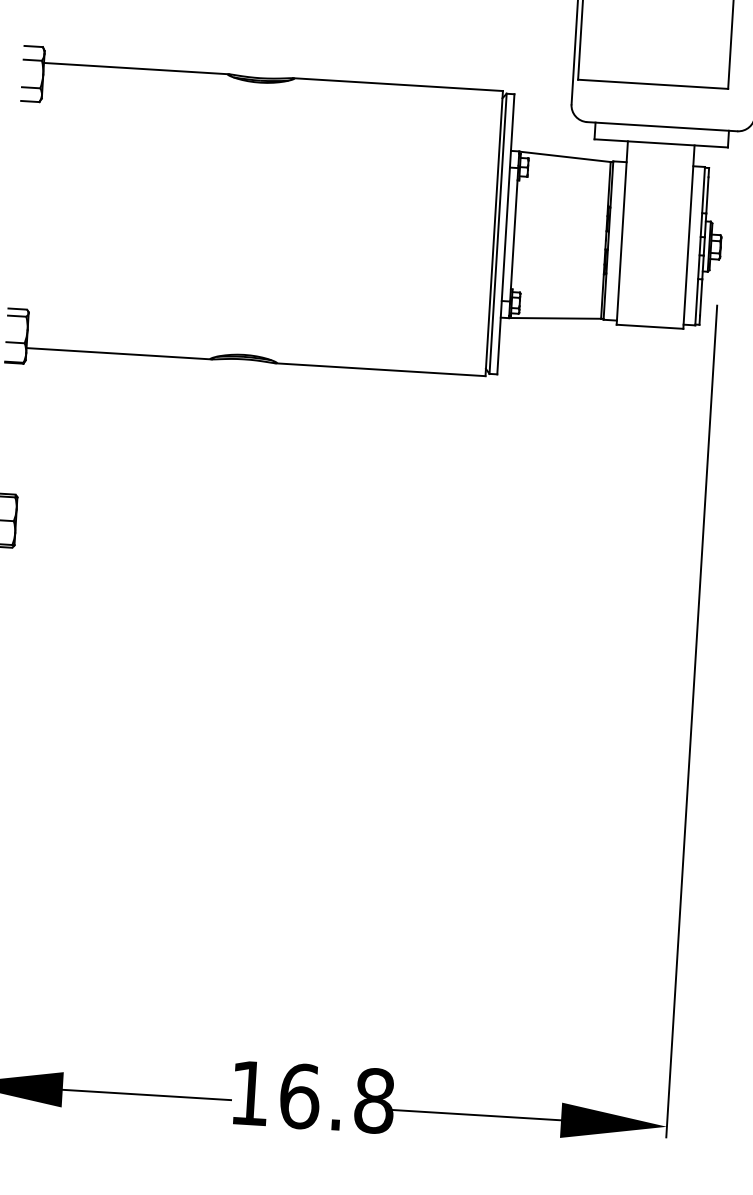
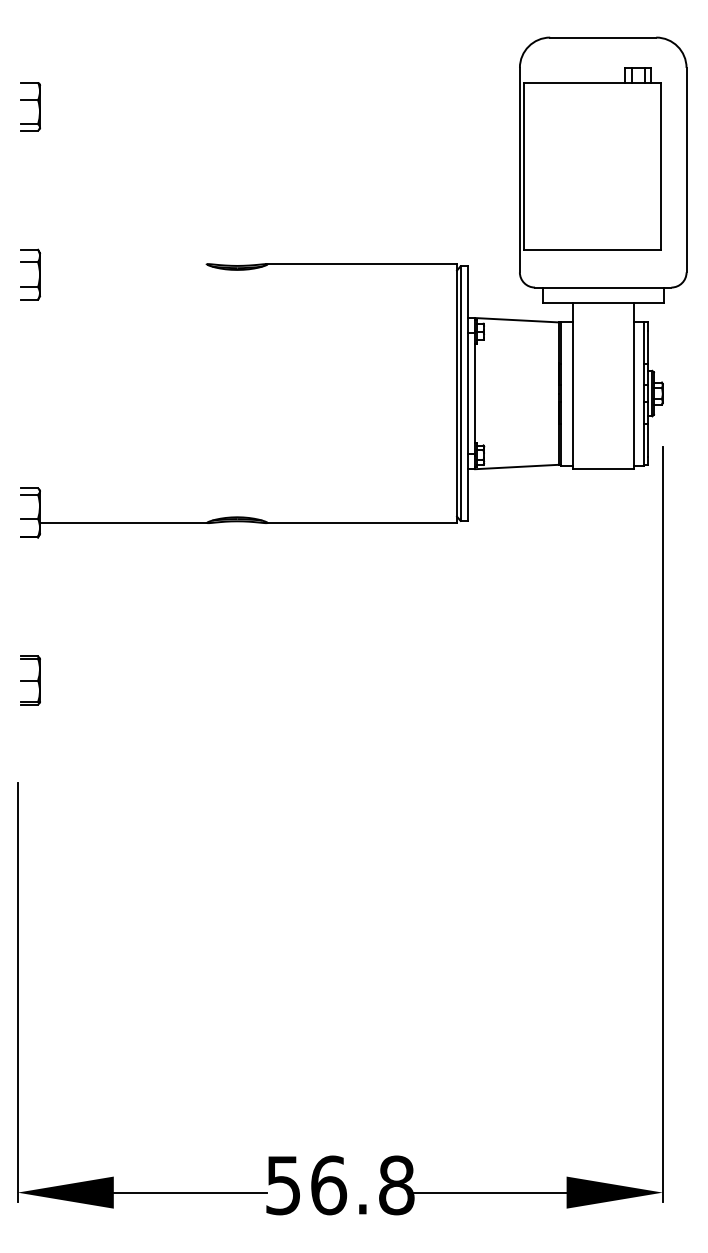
line: (136, 69) -> (124, 264), removed
text: (248, 1093) -> (282, 1185), 16.8 -> 56.8

